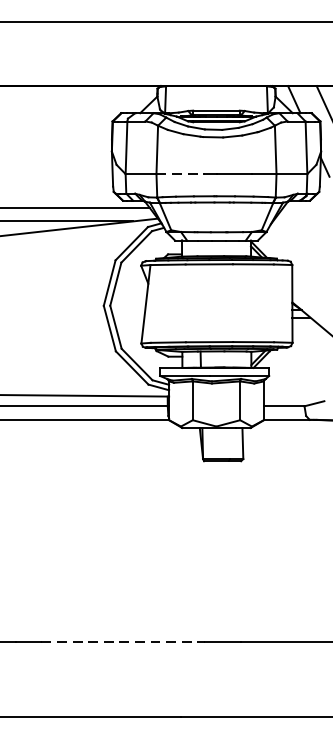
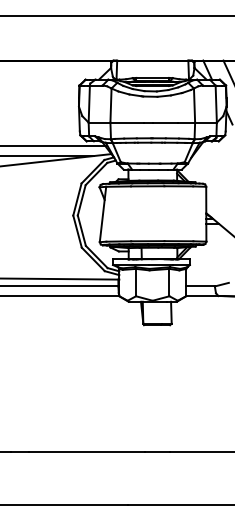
line: (180, 173) -> (127, 122), dashed -> solid
line: (123, 641) -> (87, 452), dashed -> solid

